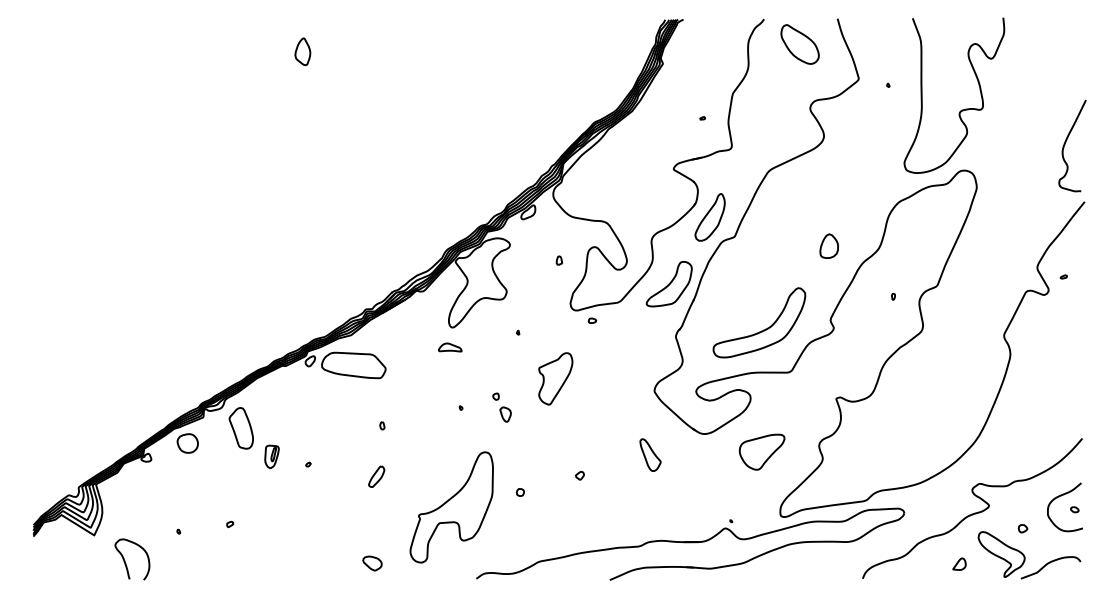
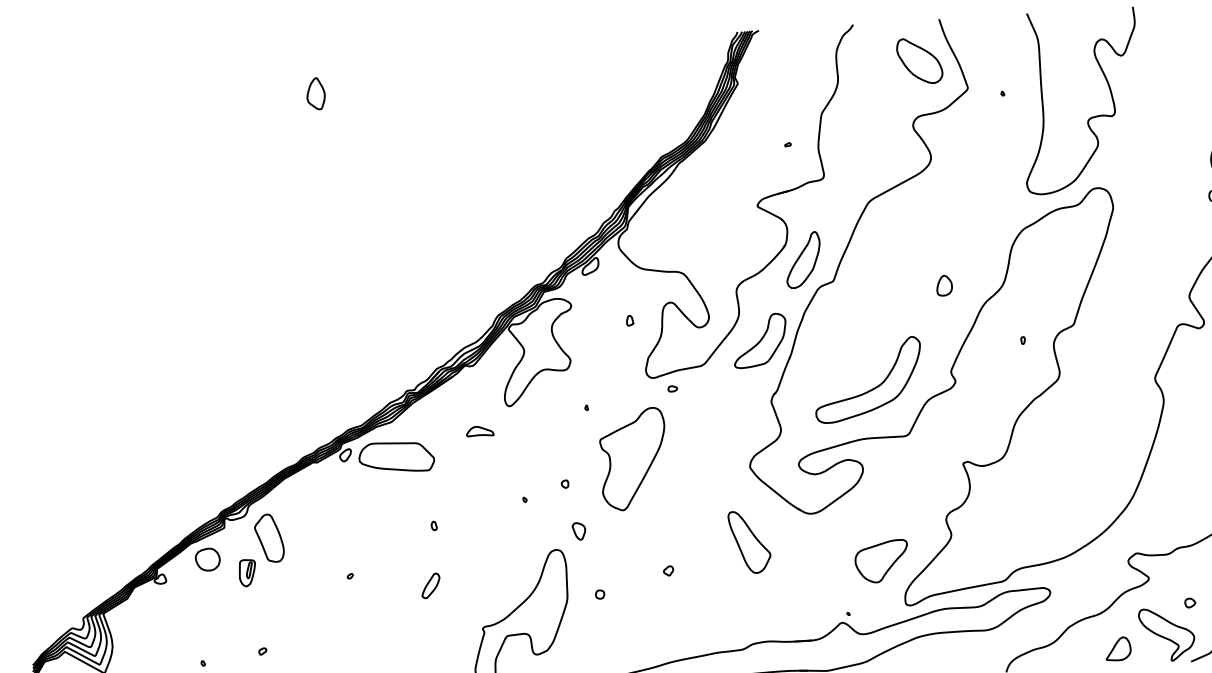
part: (799, 44) -> (919, 61), moved
part: (828, 245) -> (943, 284), size x0.71
part: (450, 347) -> (480, 431), moved
part: (555, 378) -> (633, 458), size x1.67
part: (505, 414) -> (578, 531), moved
part: (761, 451) -> (880, 560), moved
part: (650, 454) -> (749, 541), size x1.67
part: (271, 456) -> (246, 572), moved
part: (959, 563) -> (1118, 647), size x1.67

